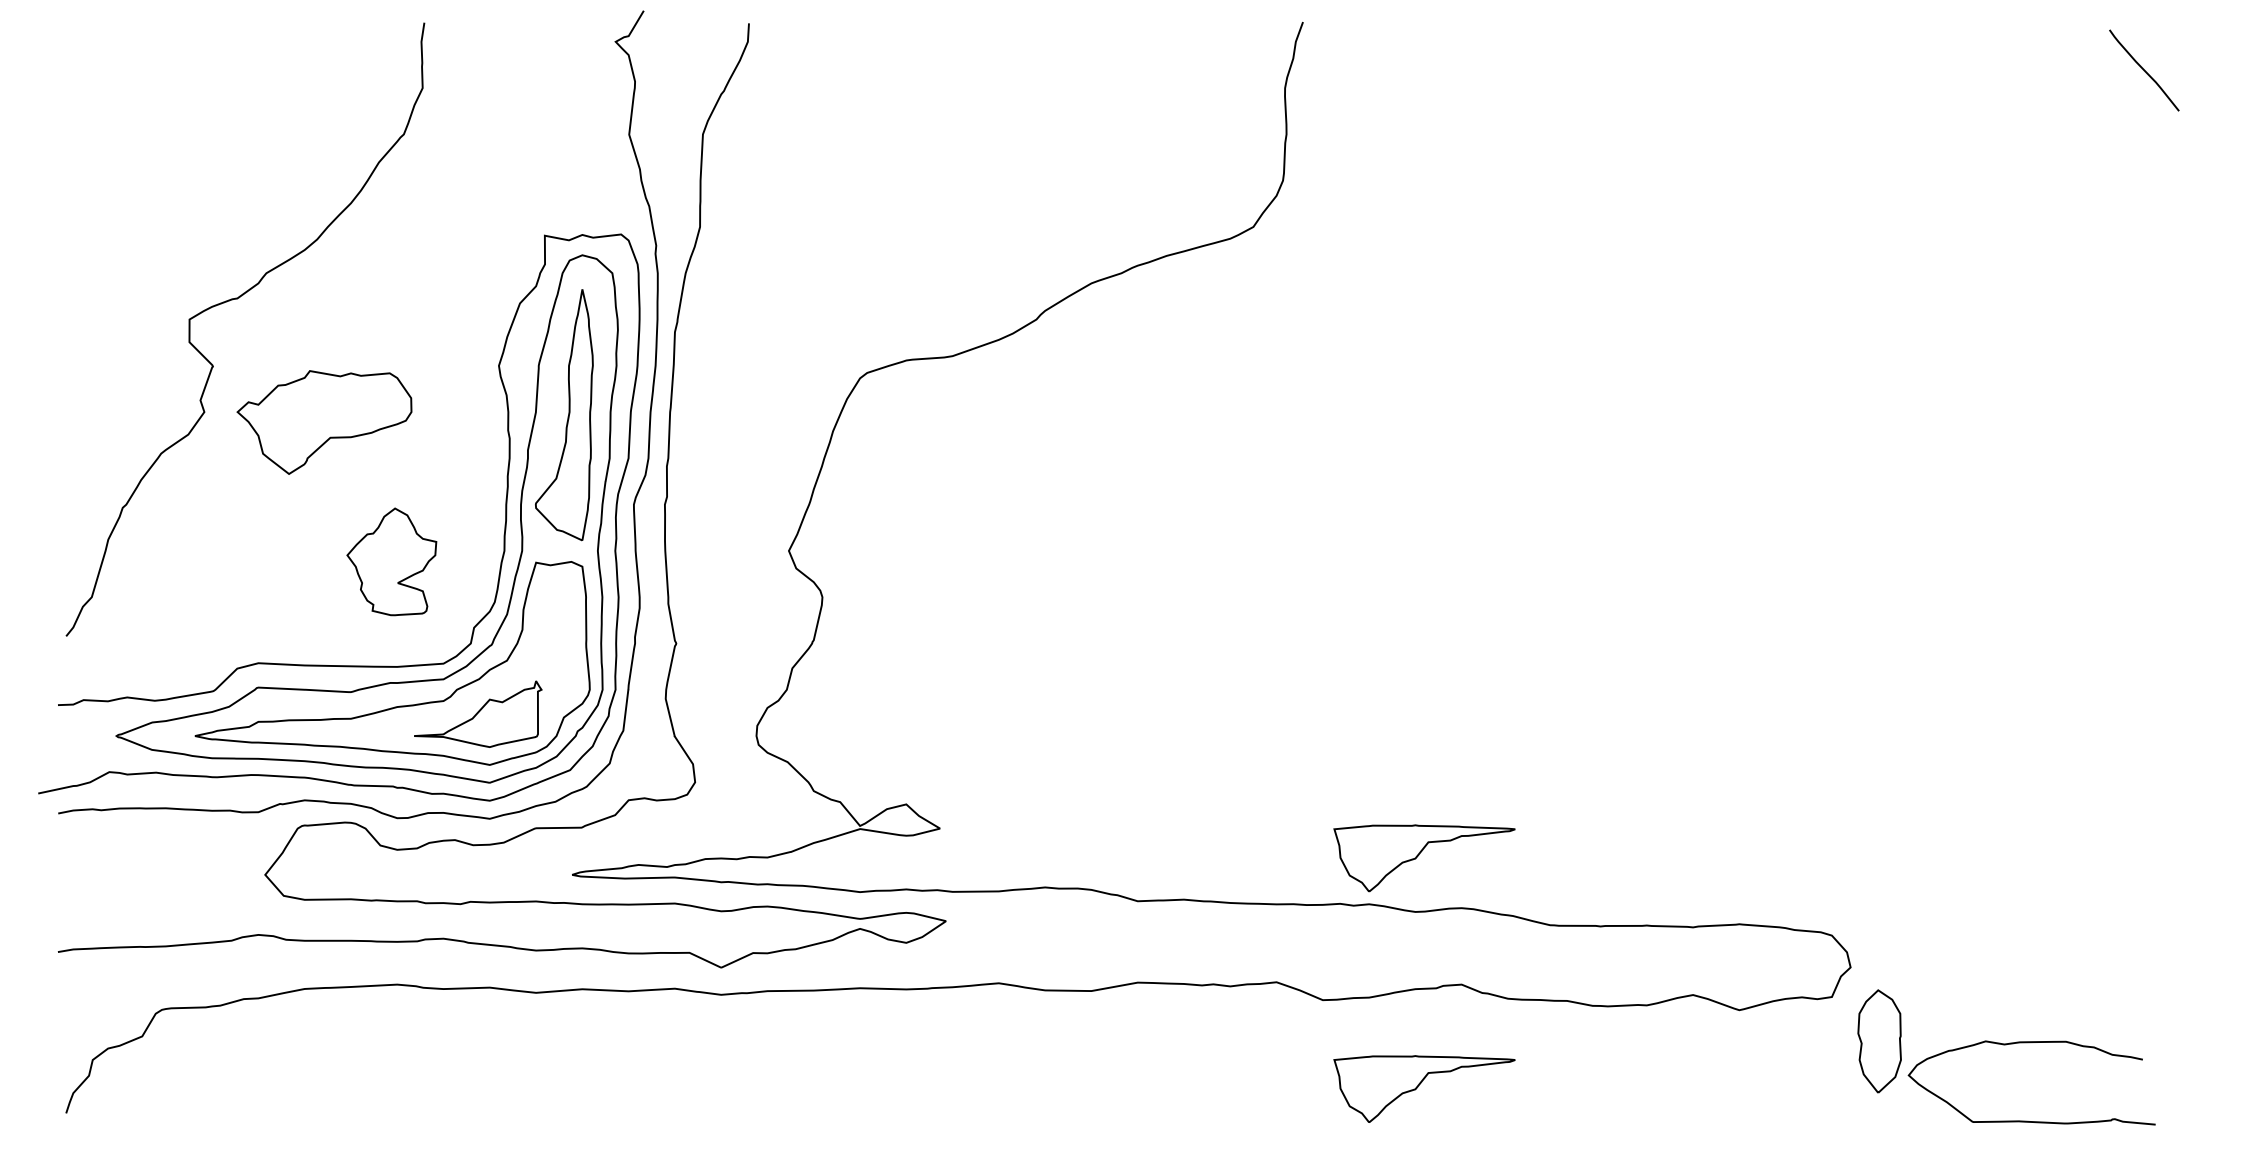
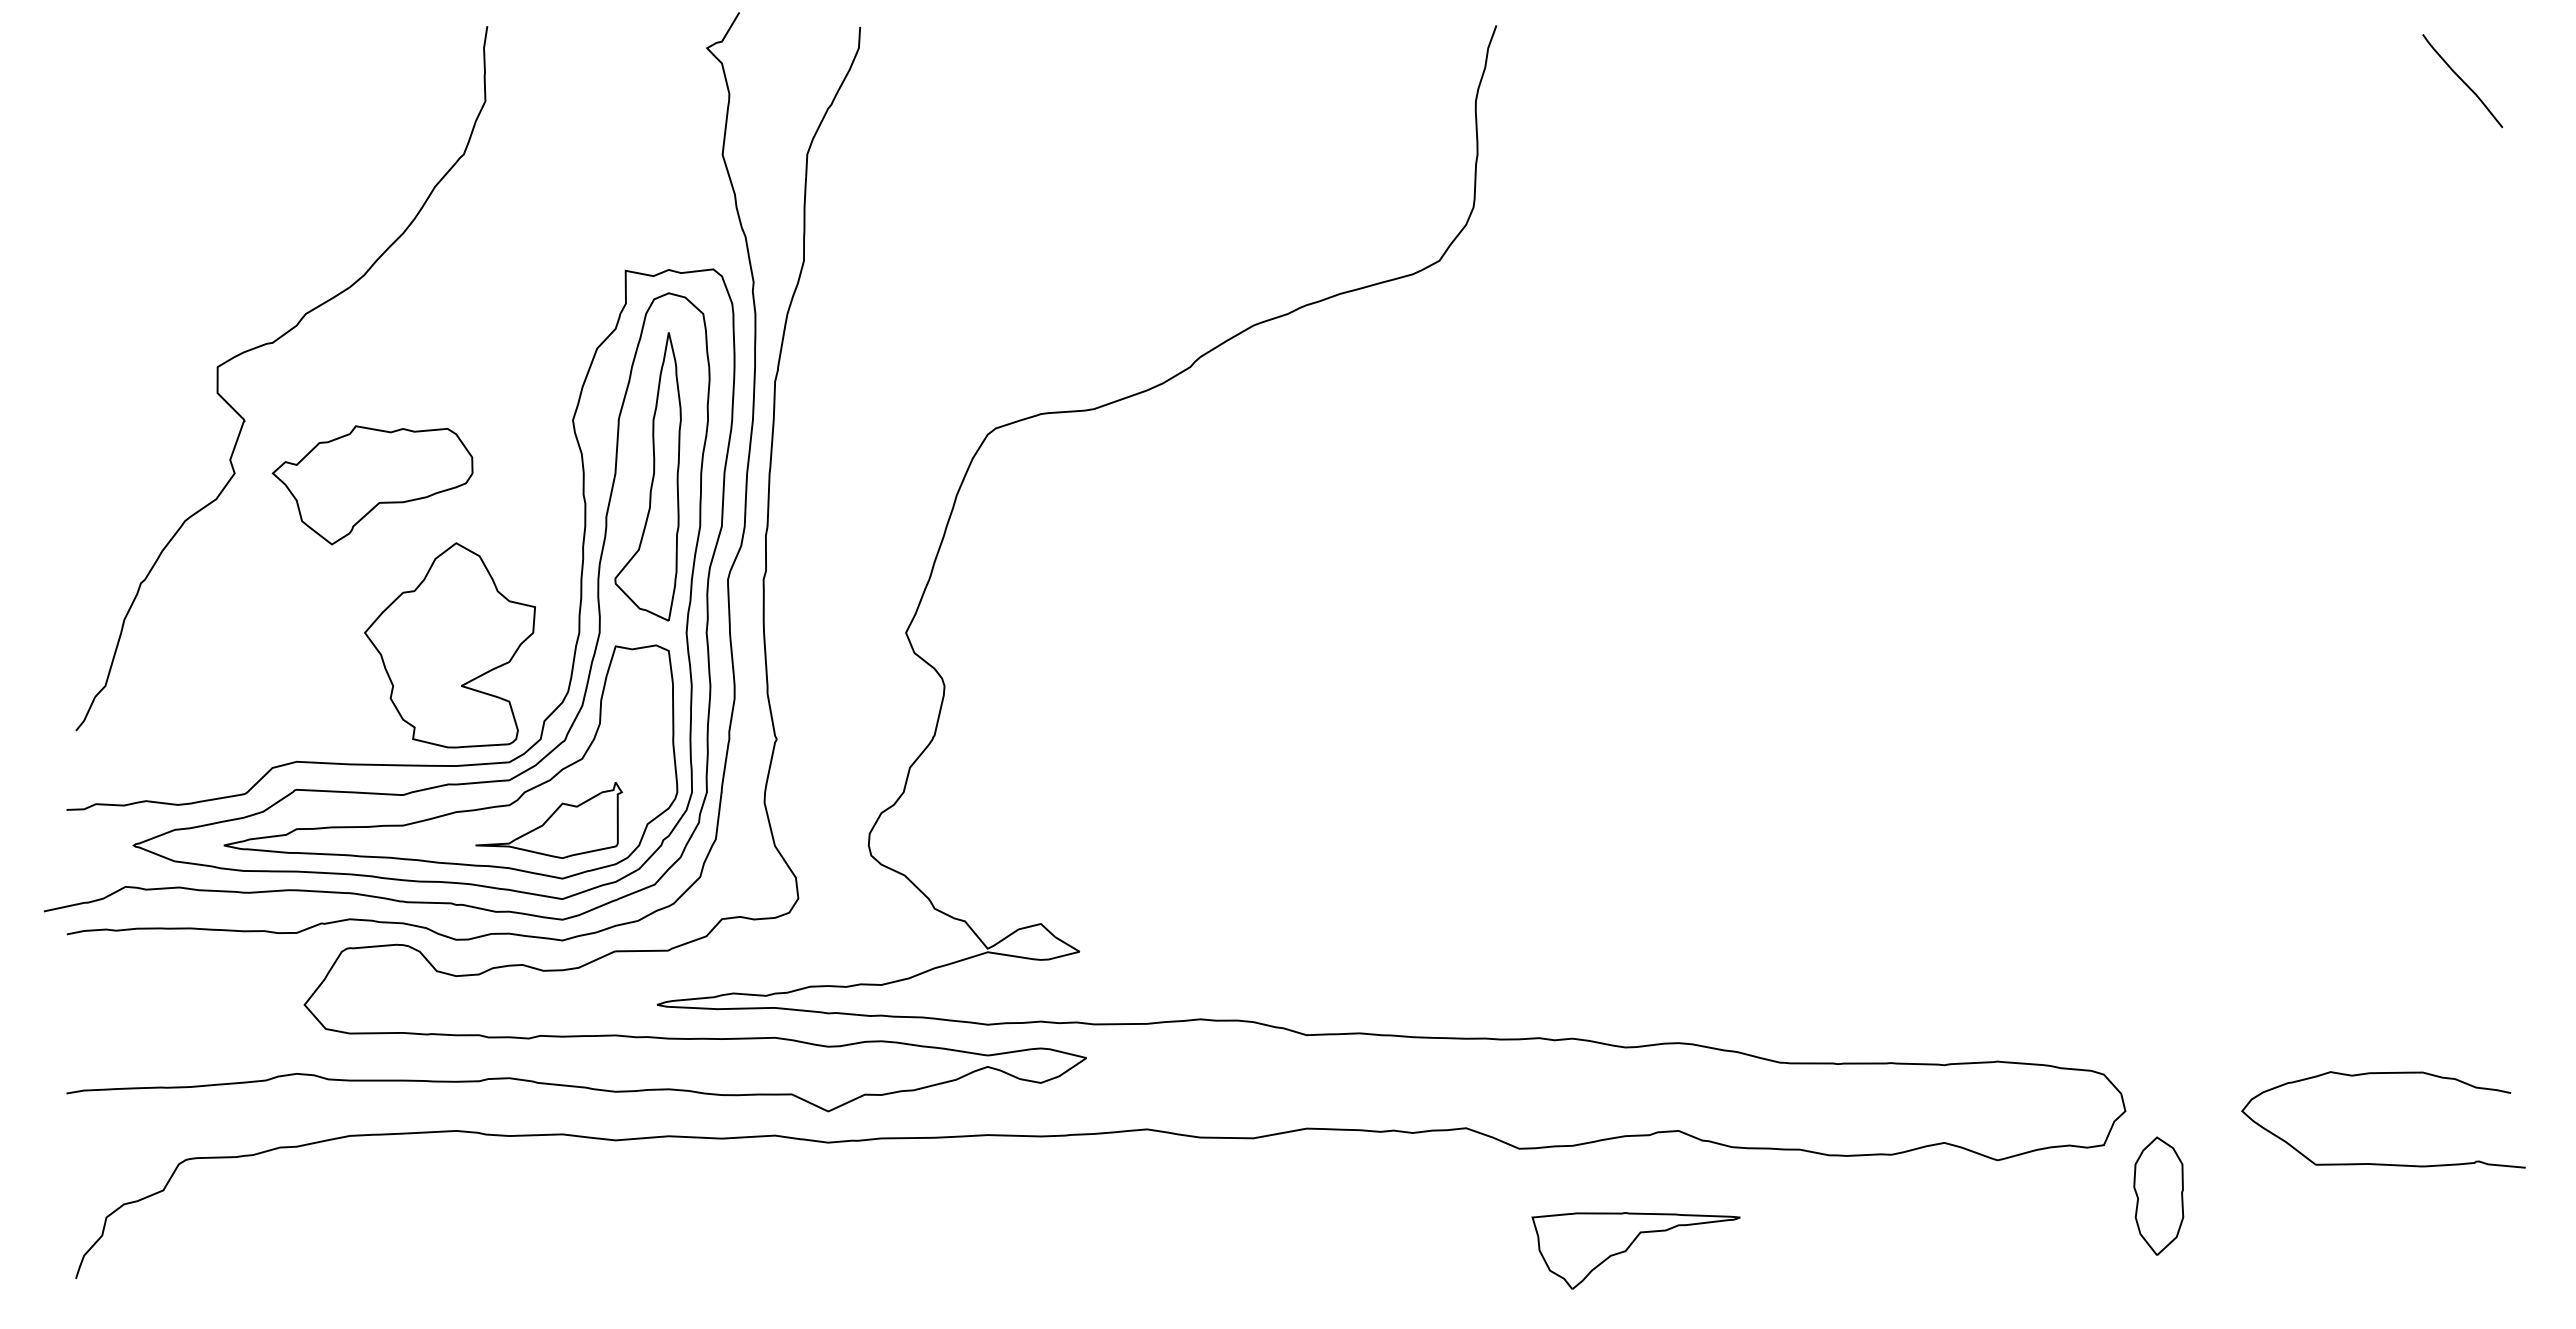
part: (391, 561) -> (449, 645), size x1.67
part: (1420, 853) -> (1631, 980), removed
curve: (2031, 1120) -> (2383, 1163), moved

